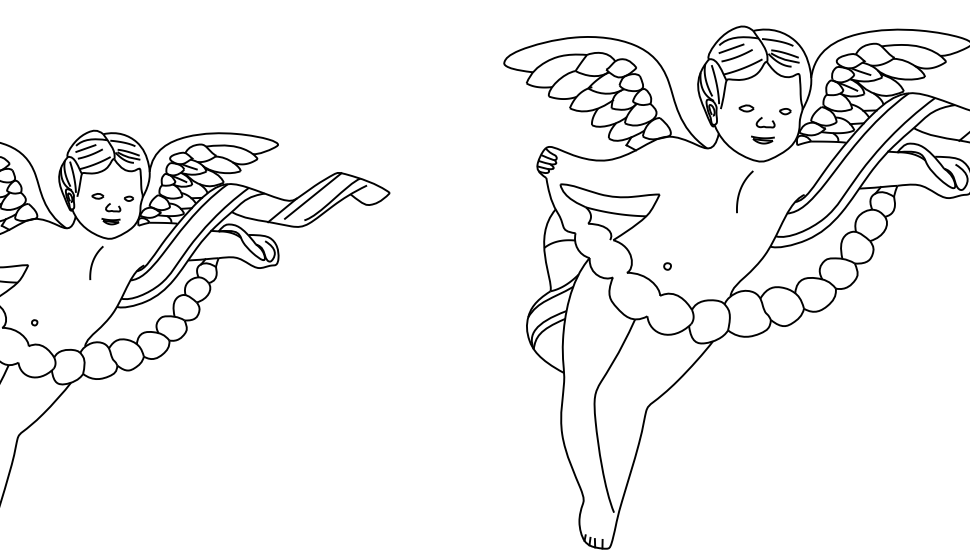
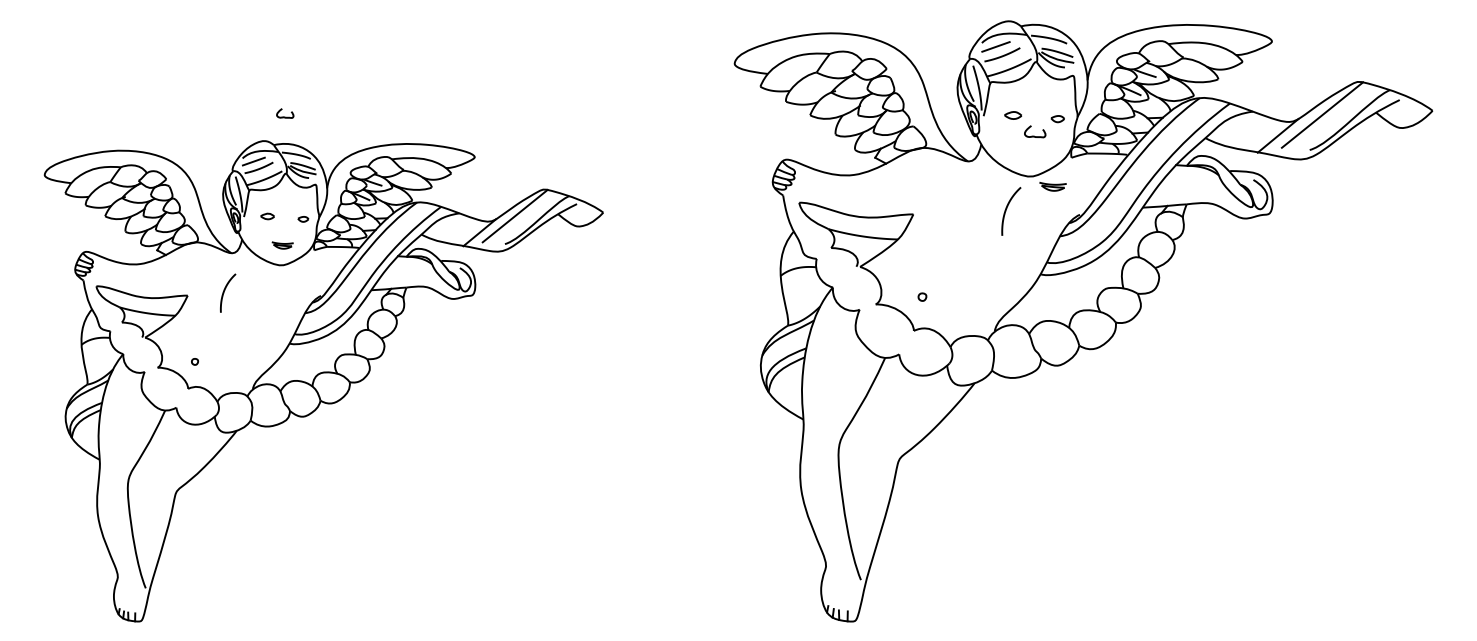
part: (762, 139) -> (1052, 186), moved
curve: (113, 210) -> (285, 116), moved
curve: (94, 260) -> (225, 290), moved

